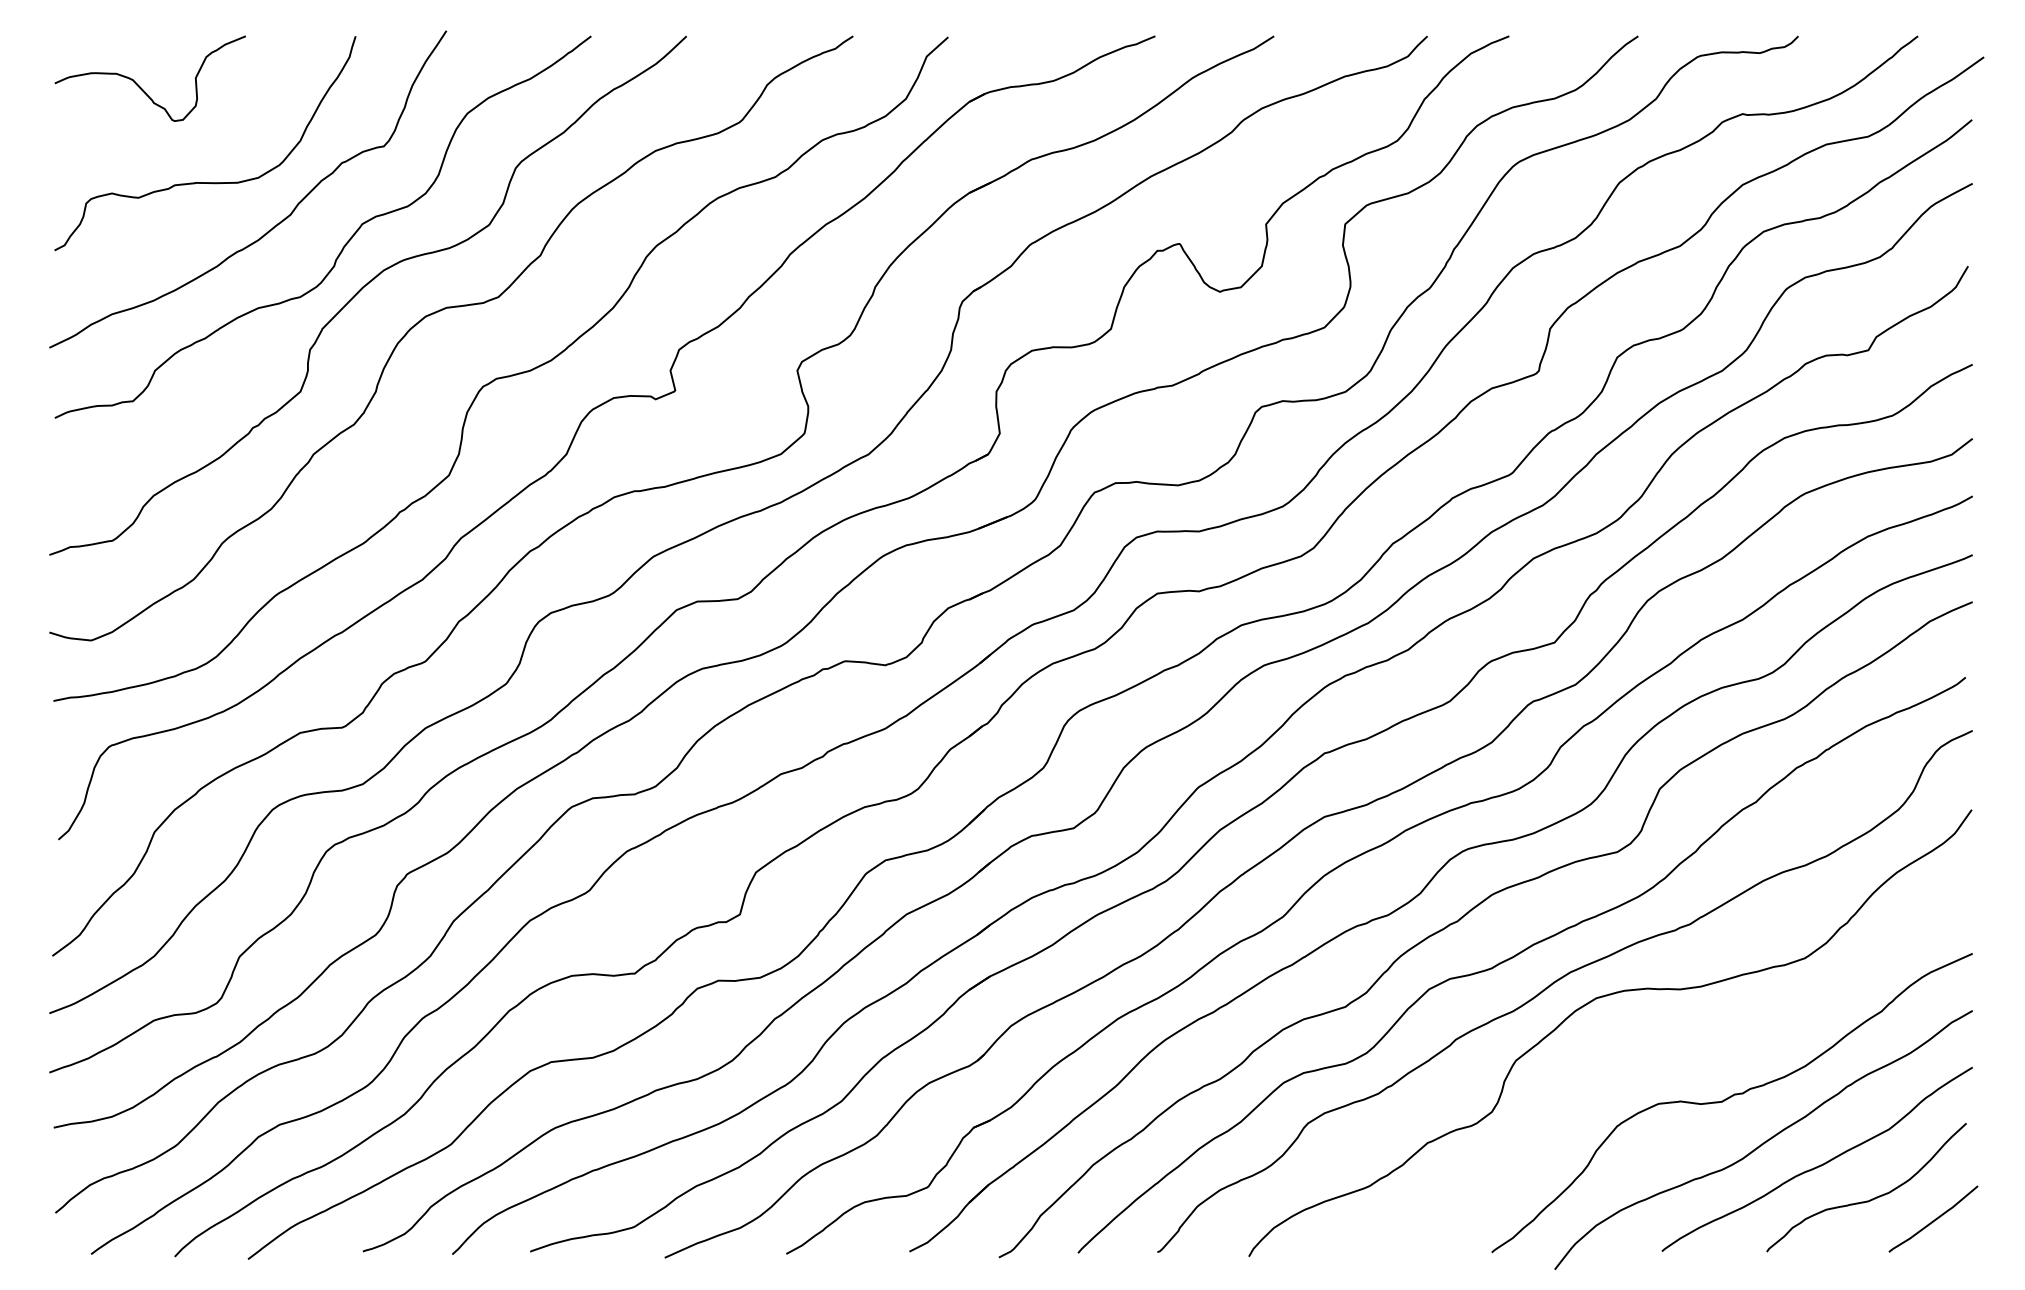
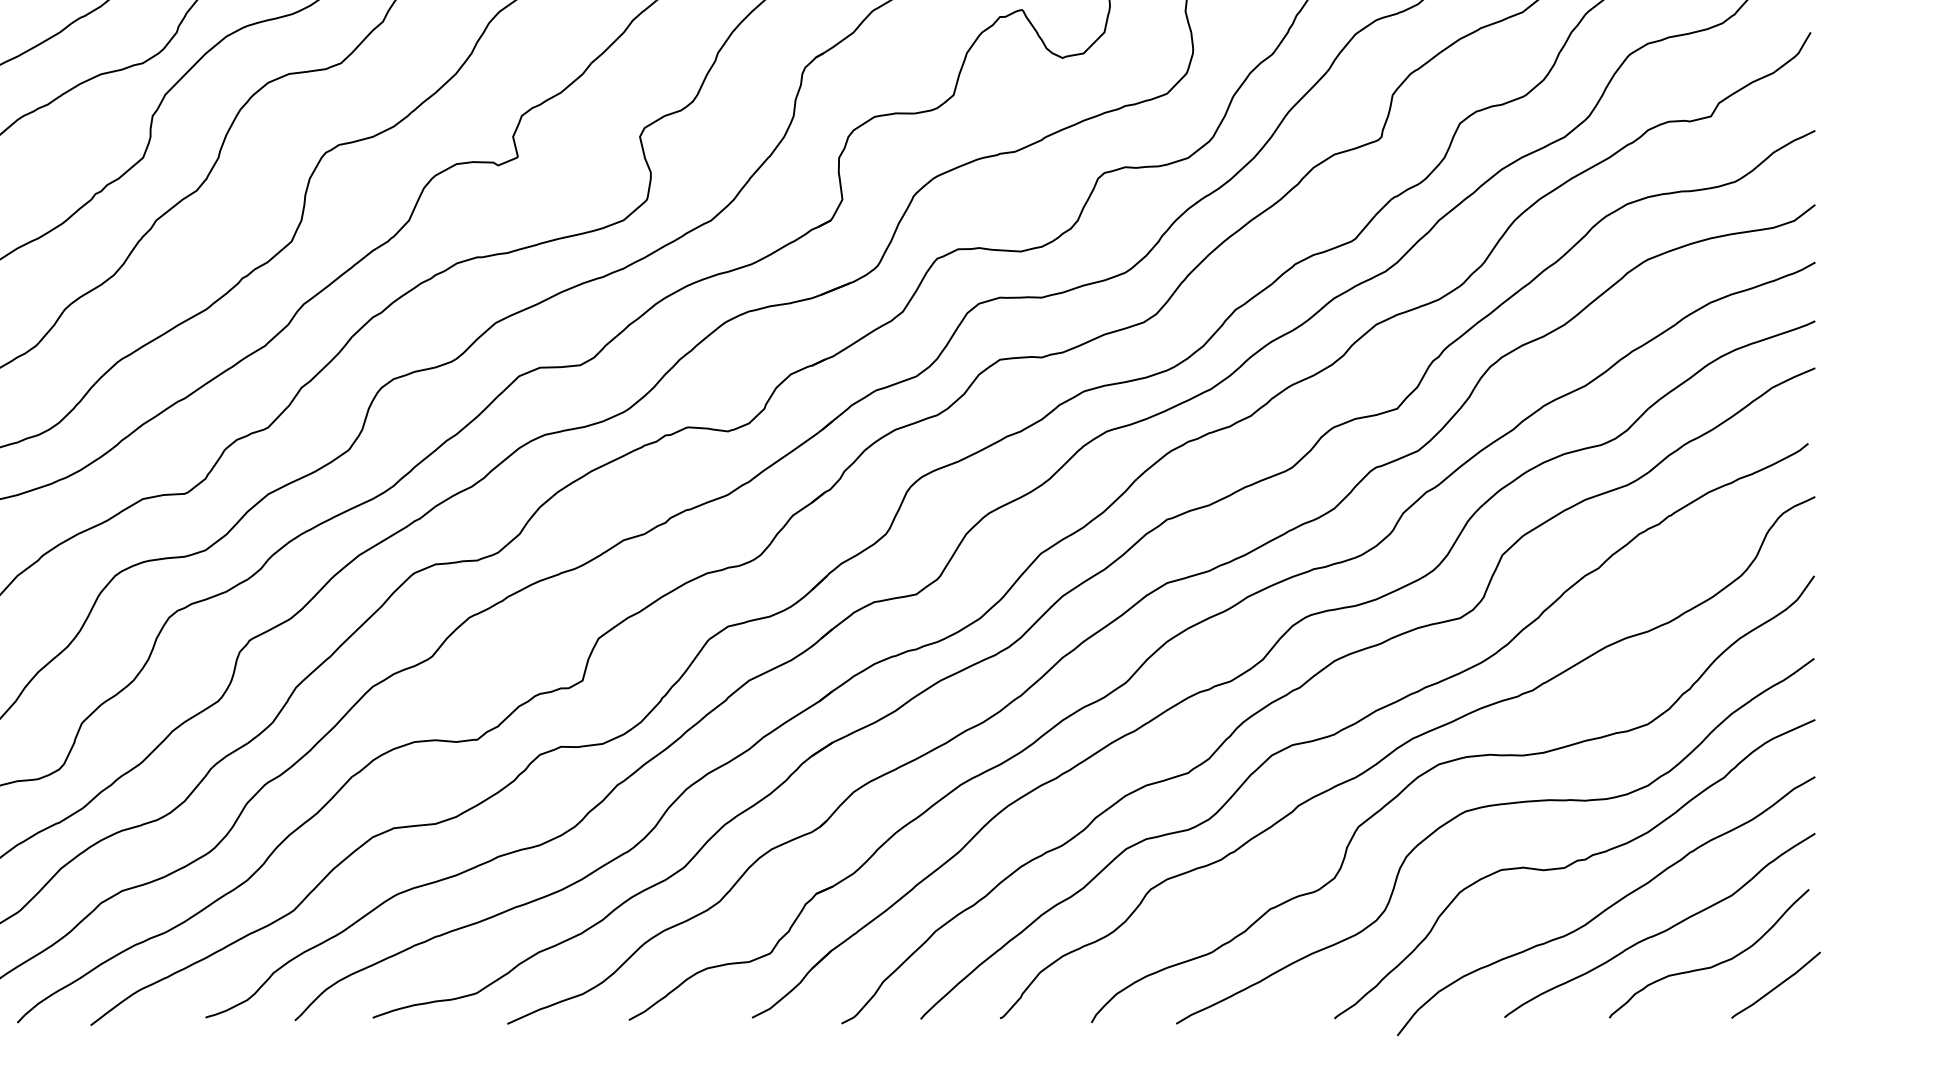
curve: (1644, 1041) -> (1487, 807), added

